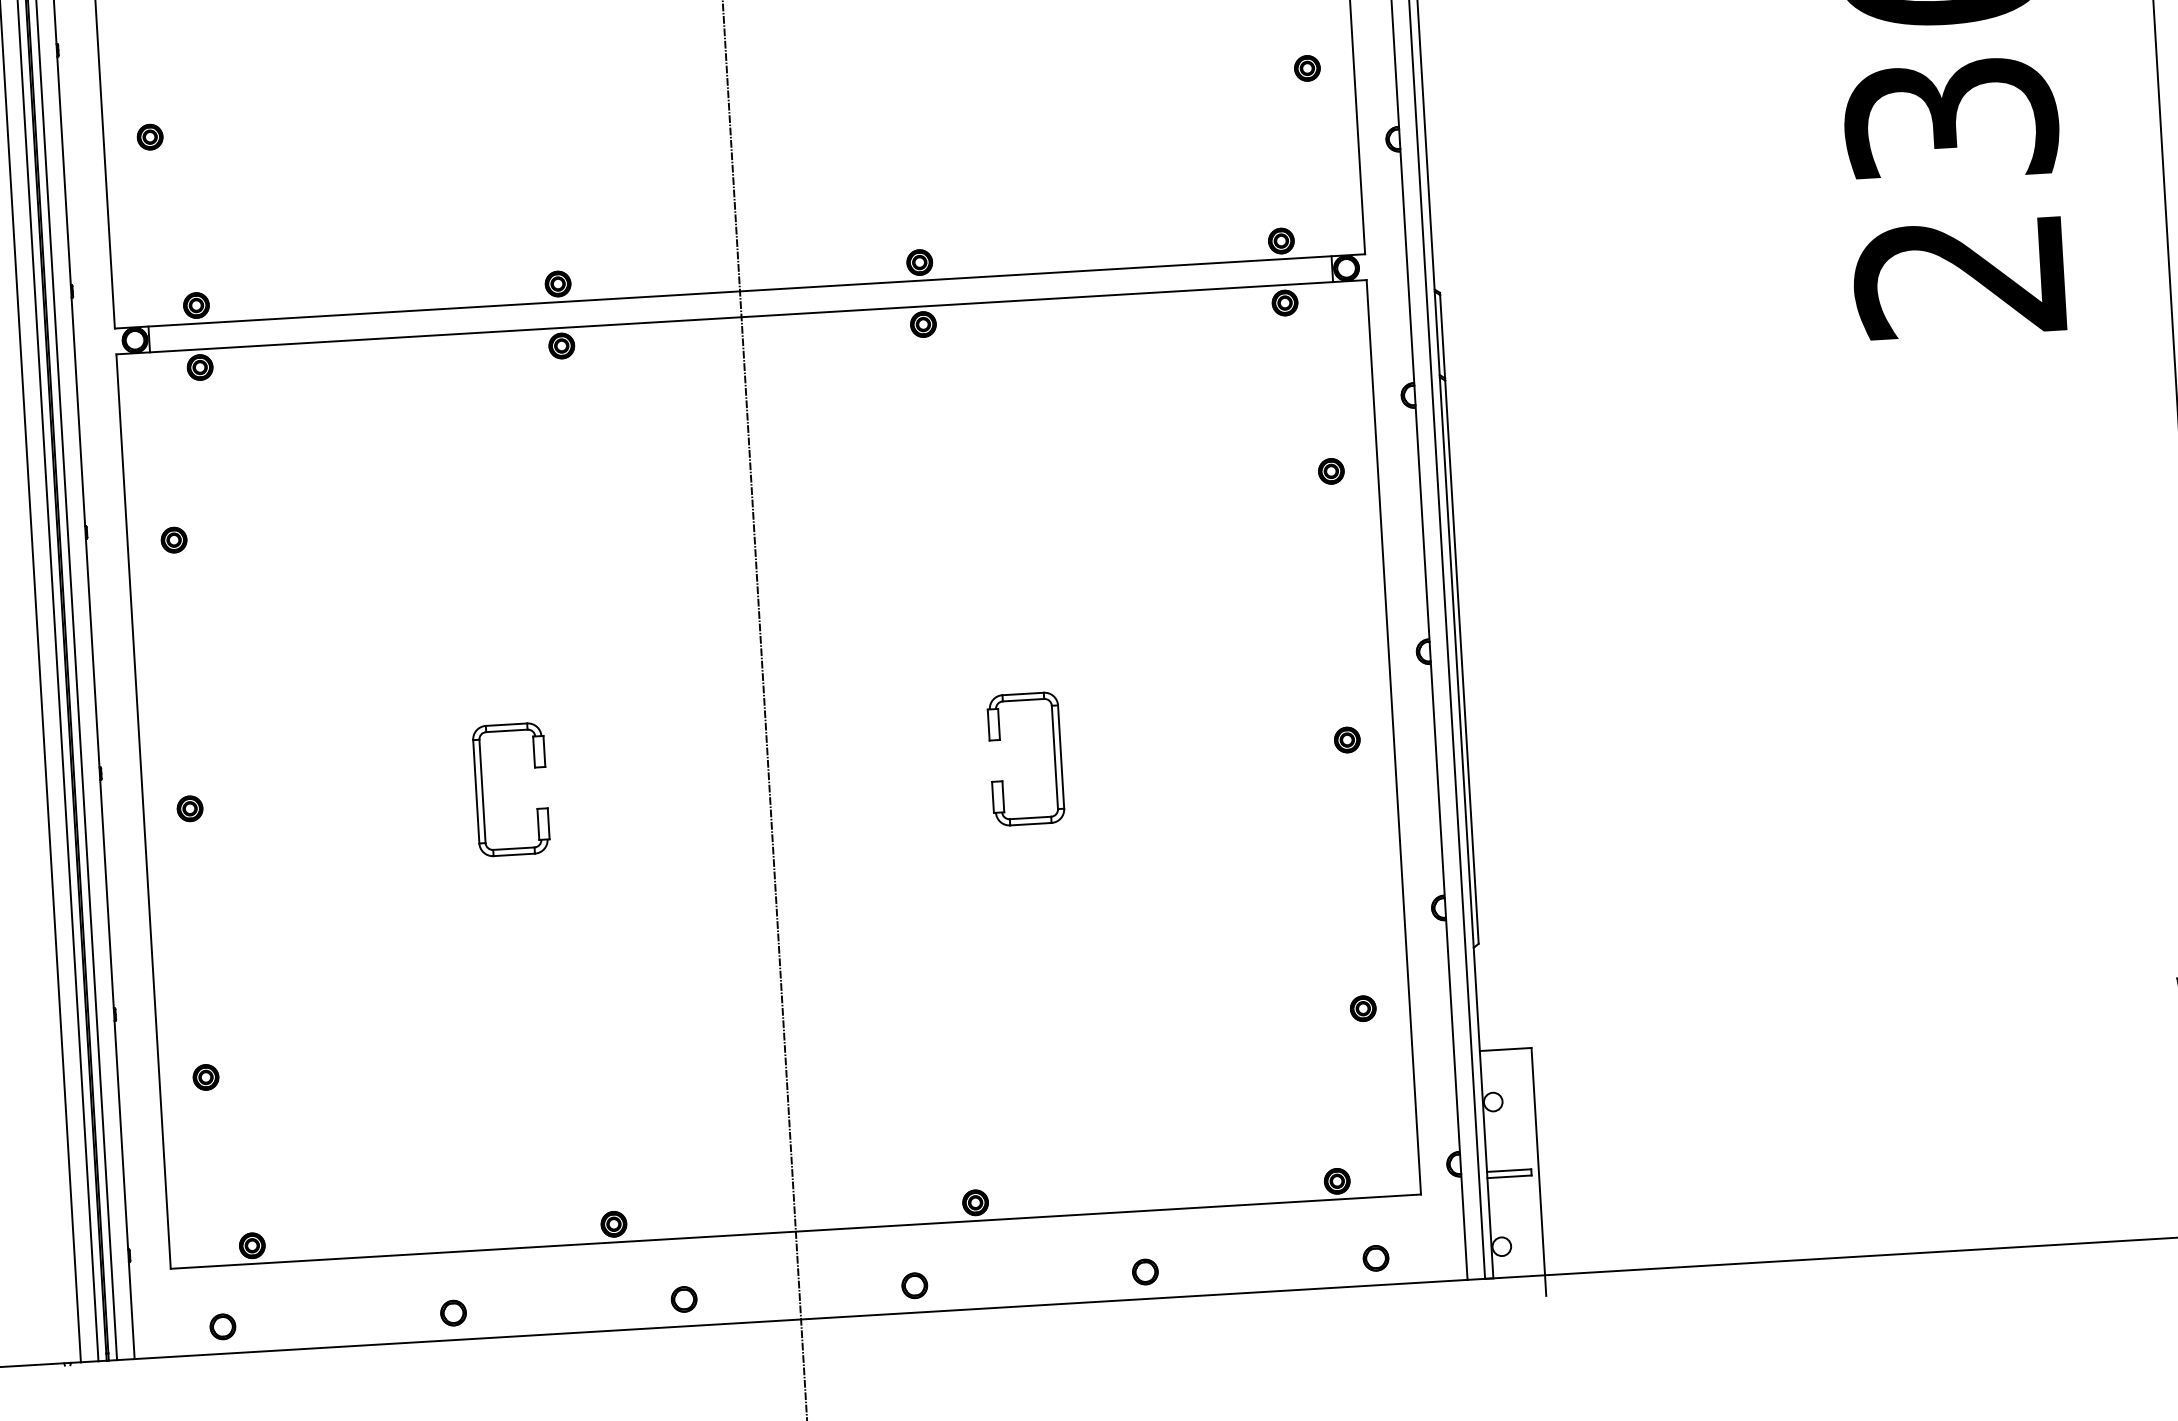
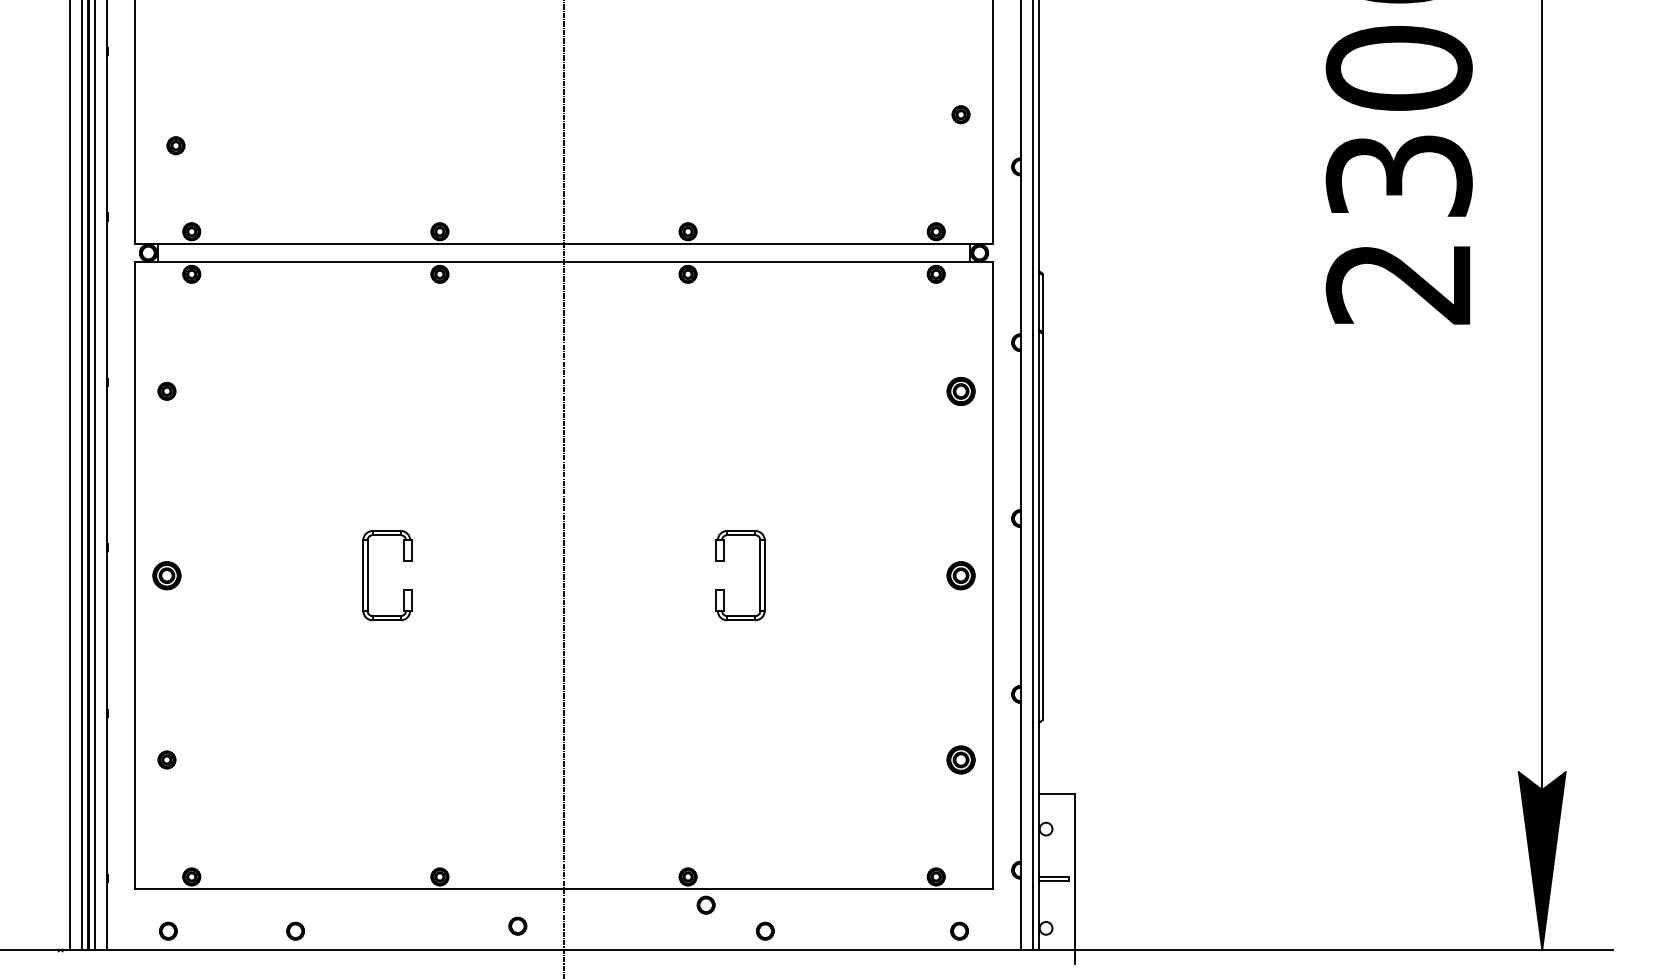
part: (149, 136) -> (175, 145), moved
part: (1330, 470) -> (960, 390), size x1.6
part: (1346, 739) -> (960, 575), size x1.6
part: (189, 808) -> (166, 575), size x1.6
part: (1362, 1008) -> (960, 759), size x1.6
part: (1145, 1271) -> (765, 930), moved
part: (913, 1284) -> (705, 904), moved
part: (683, 1298) -> (517, 925), moved
part: (453, 1312) -> (295, 930), moved

